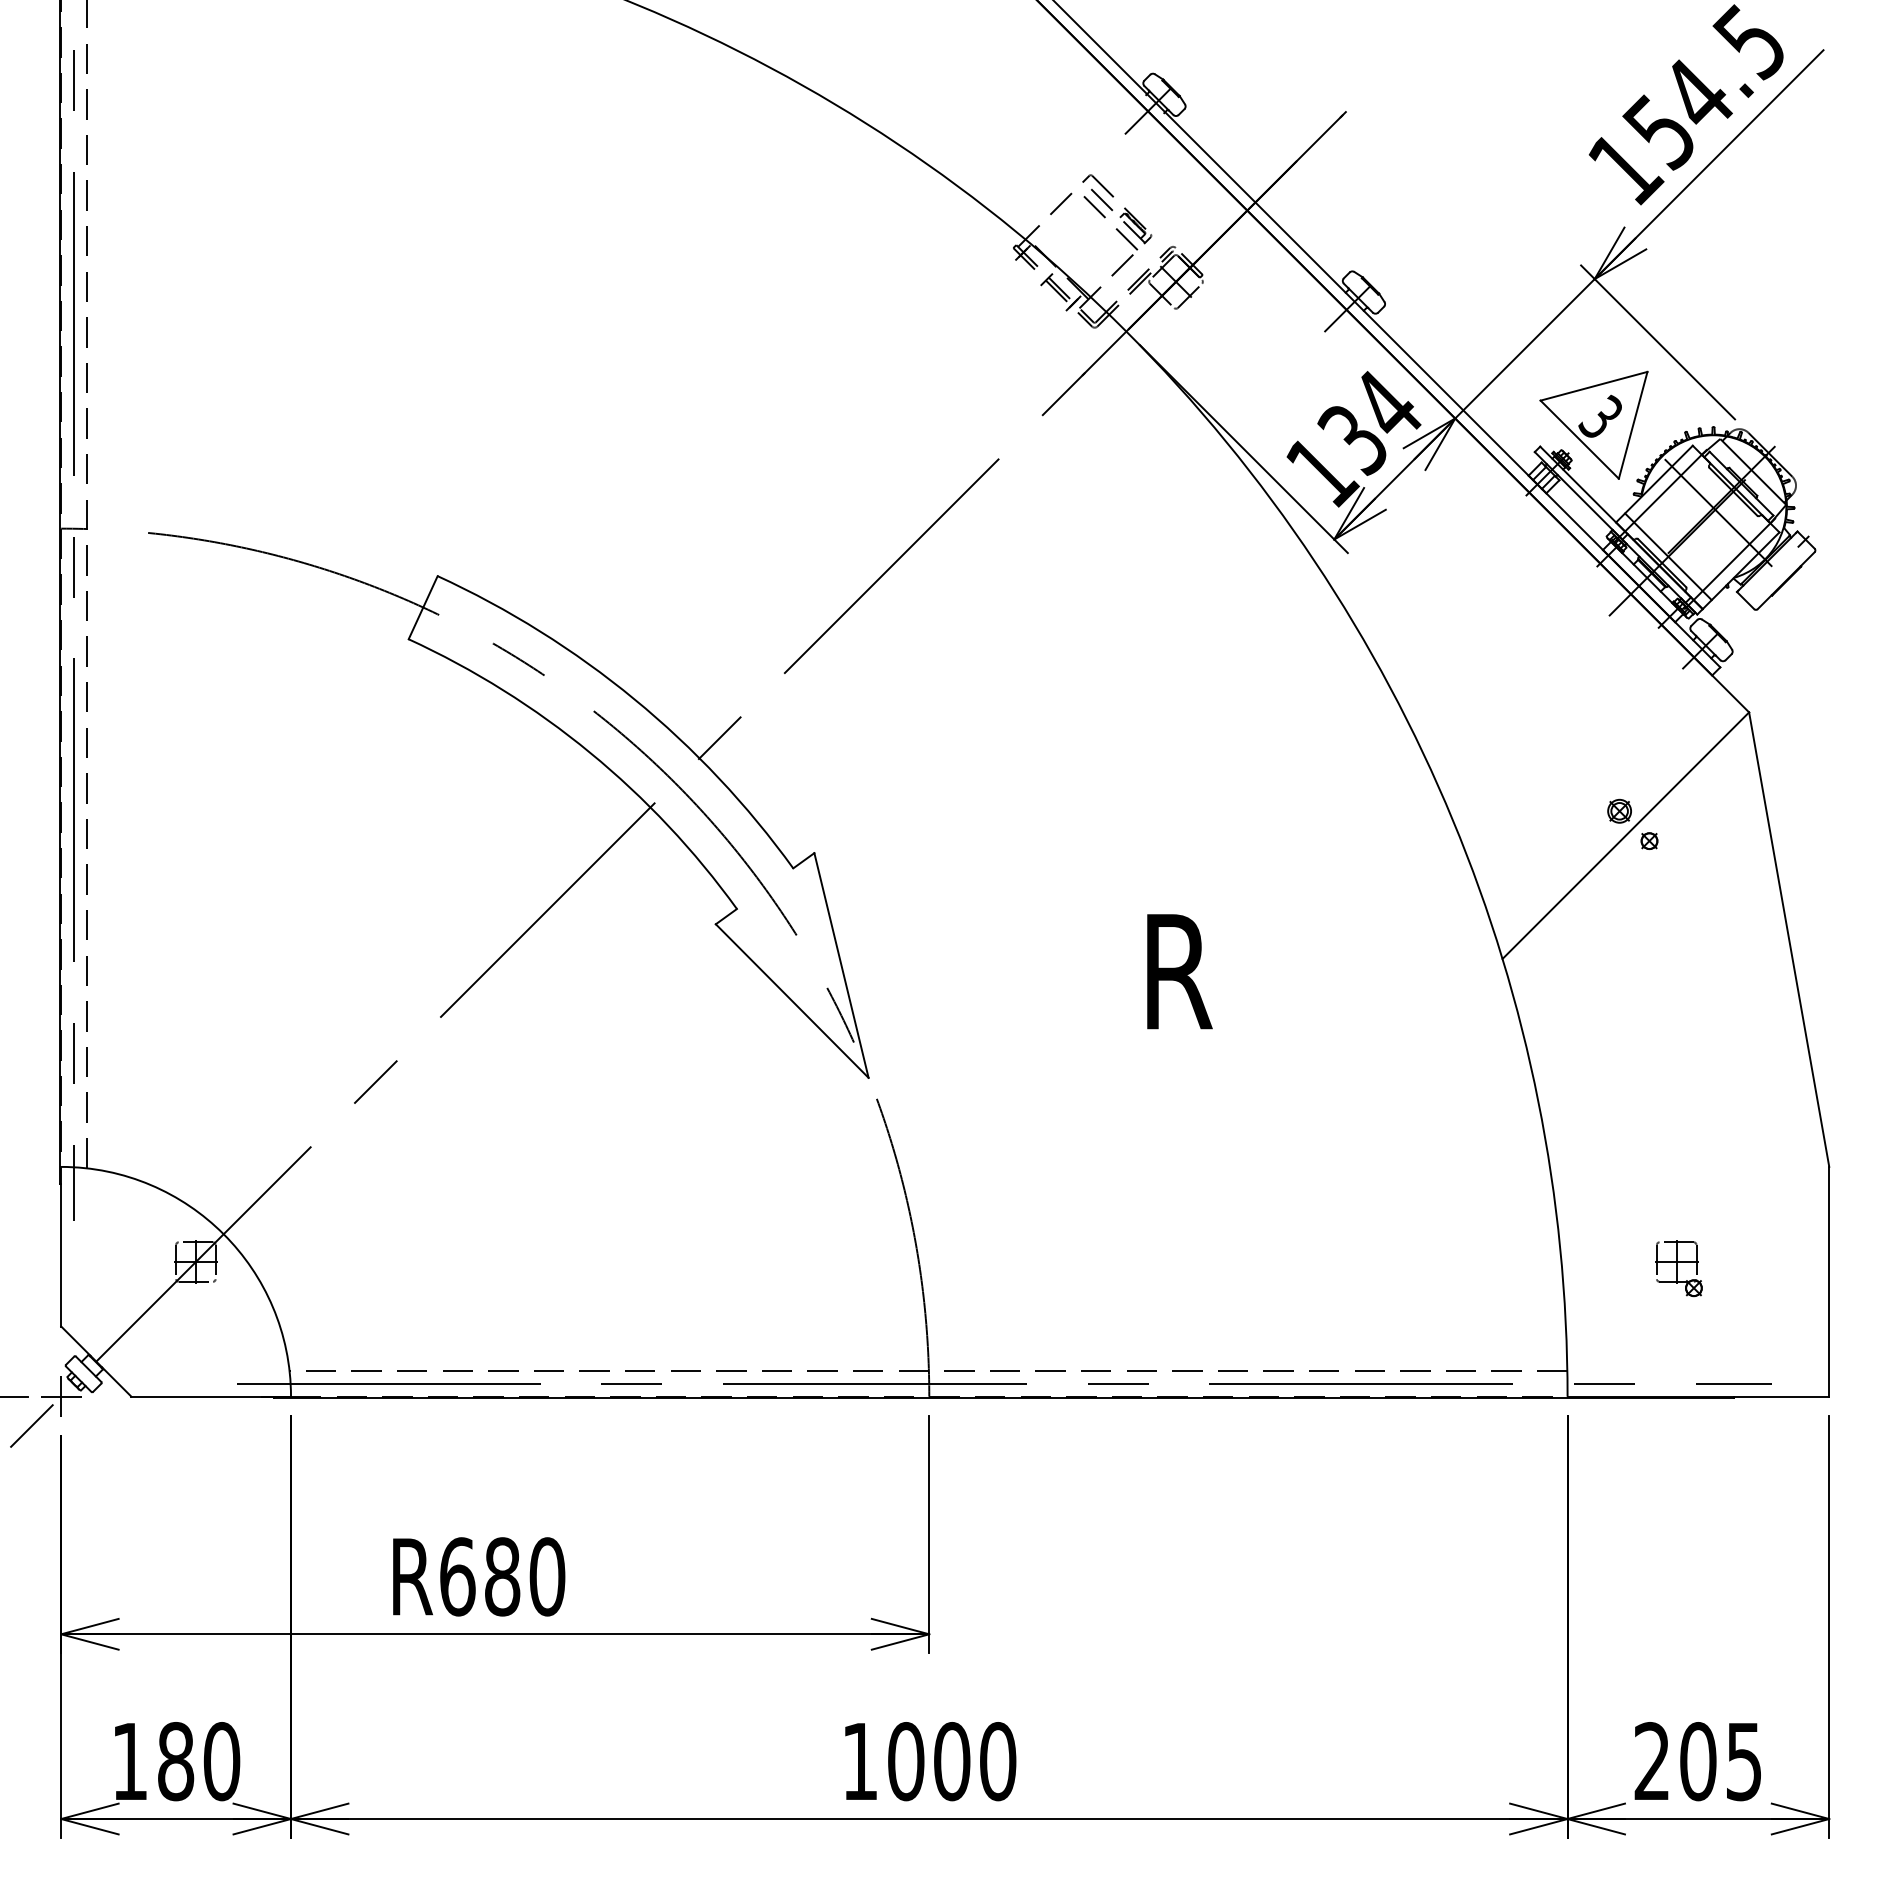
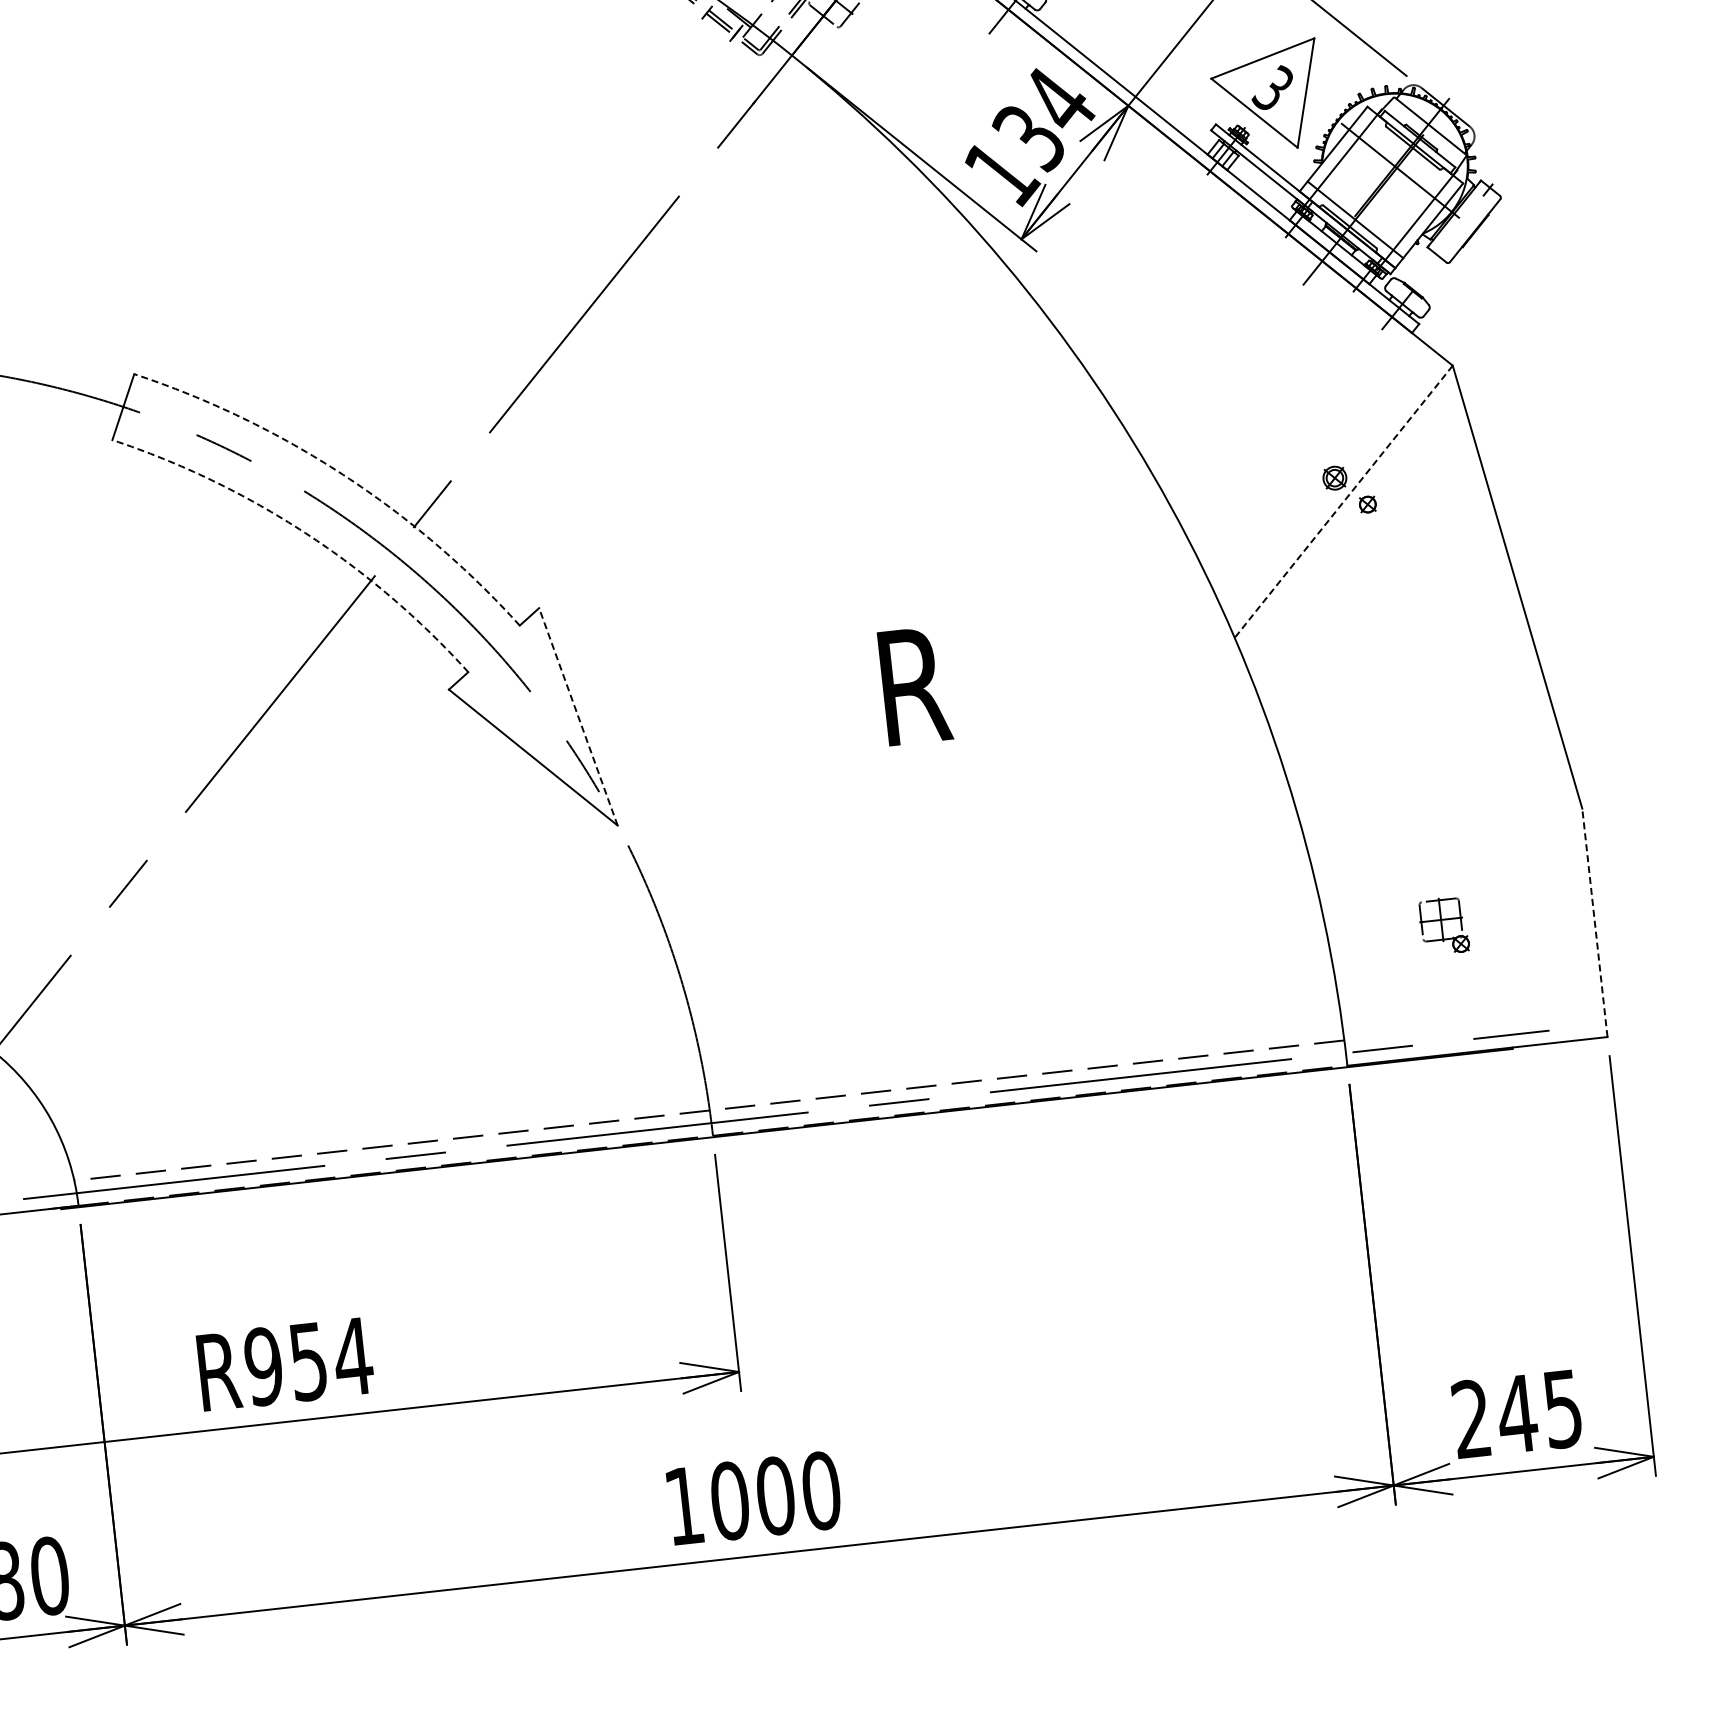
arc: (634, 699) -> (343, 475), solid -> dashed
arc: (590, 752) -> (305, 532), solid -> dashed
line: (1625, 836) -> (1343, 502), solid -> dashed
line: (841, 965) -> (578, 716), solid -> dashed
line: (1829, 1281) -> (1595, 922), solid -> dashed
text: (502, 1576) -> (308, 1361), R680 -> R954
text: (1698, 1761) -> (1517, 1414), 205 -> 245

